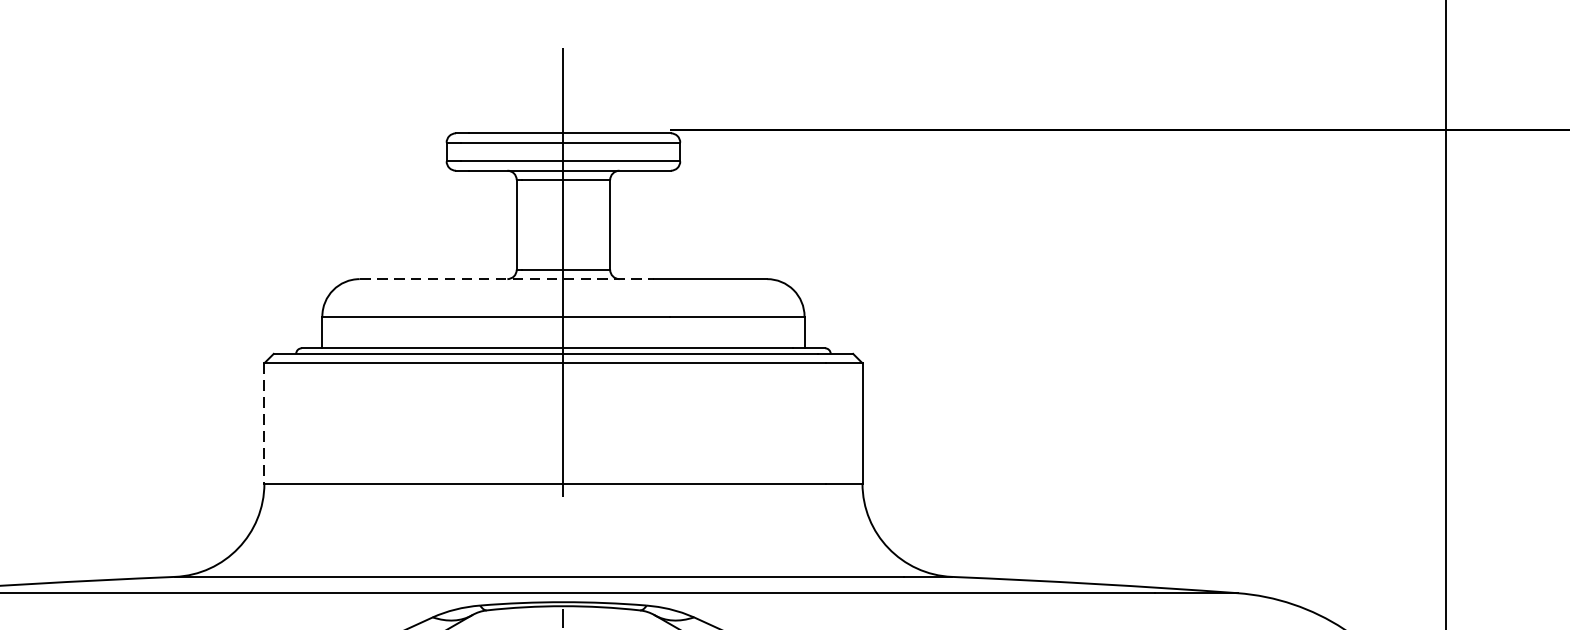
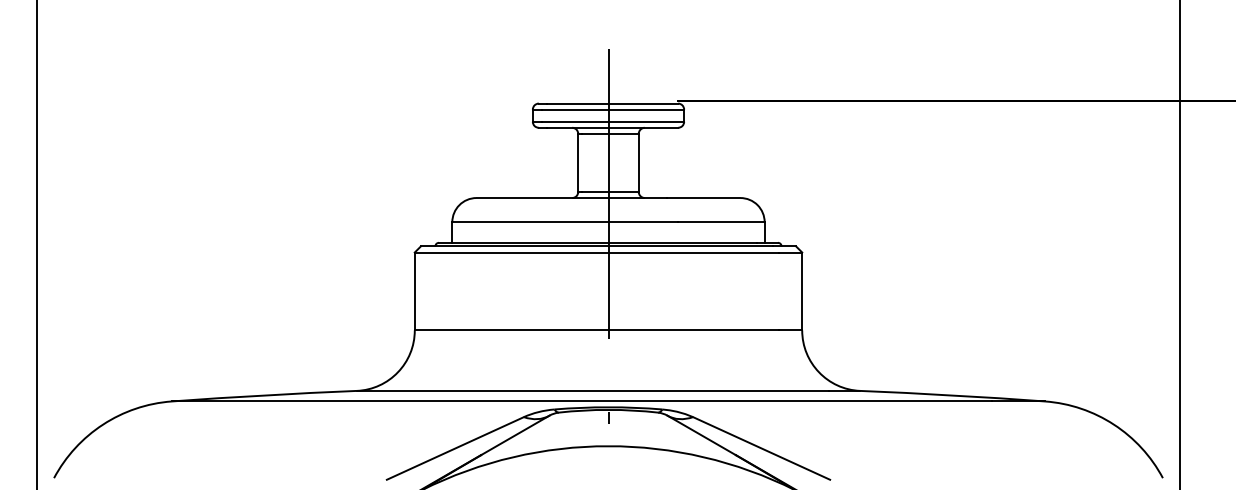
line: (507, 279) -> (572, 198), dashed -> solid
line: (263, 423) -> (414, 291), dashed -> solid

